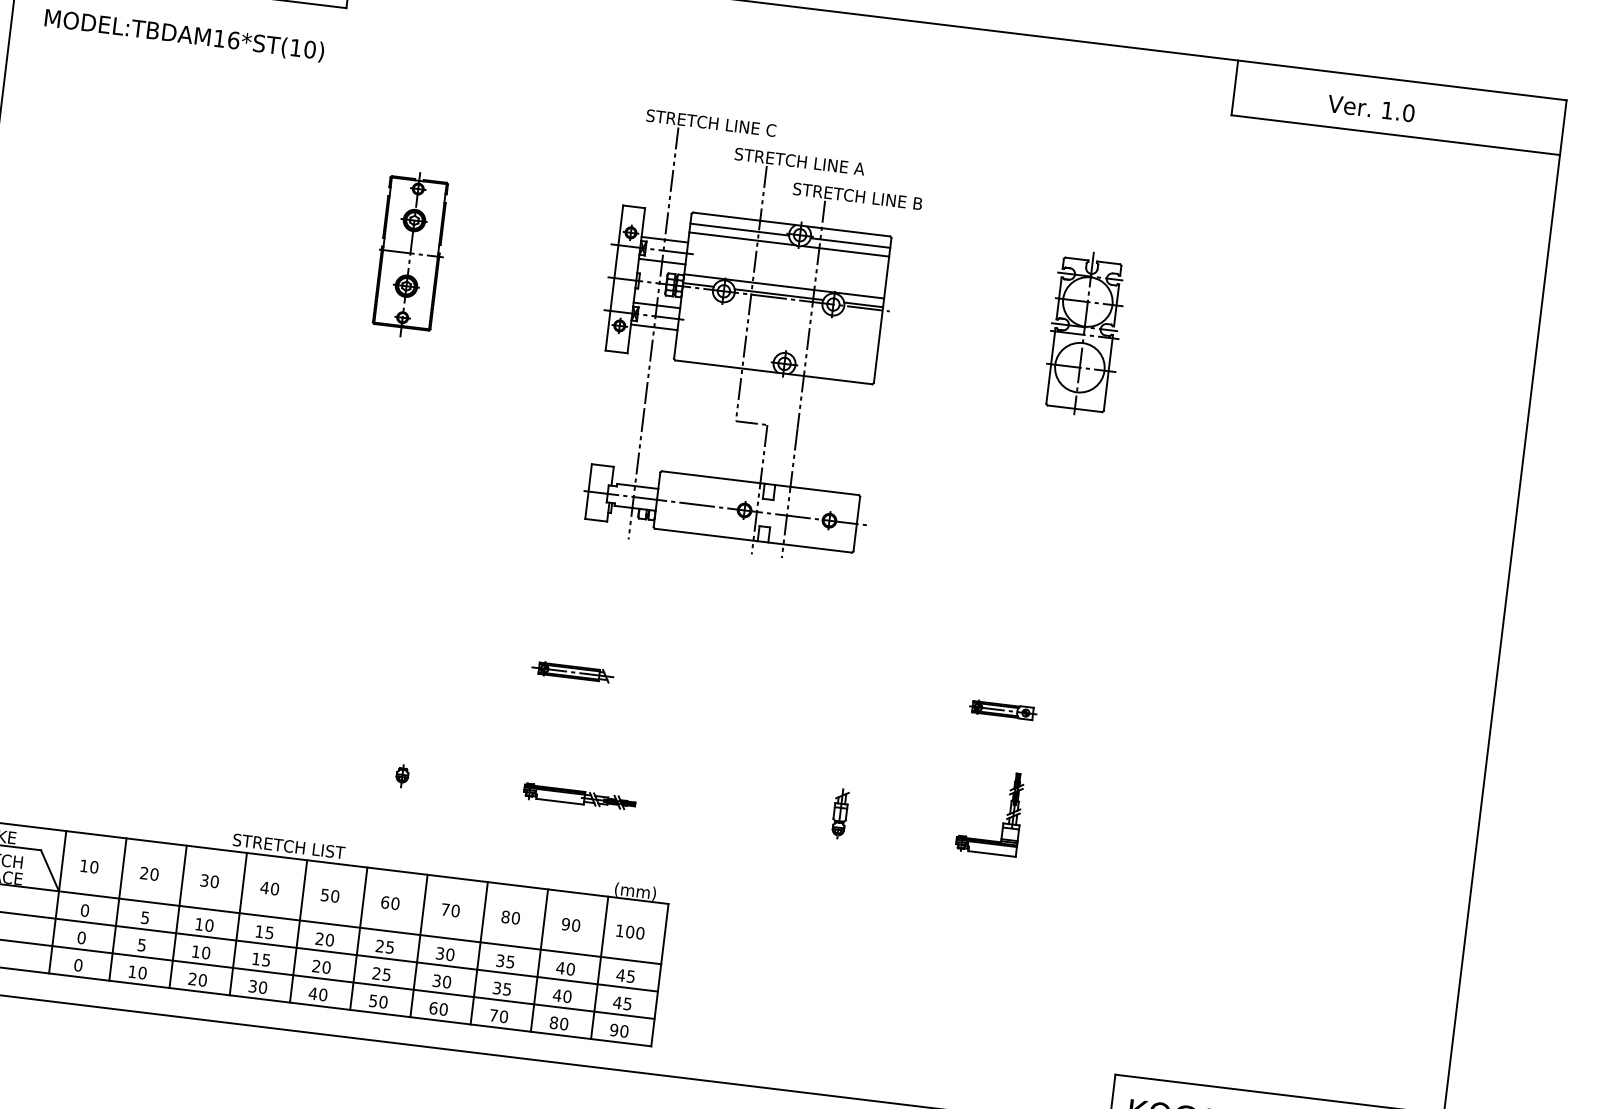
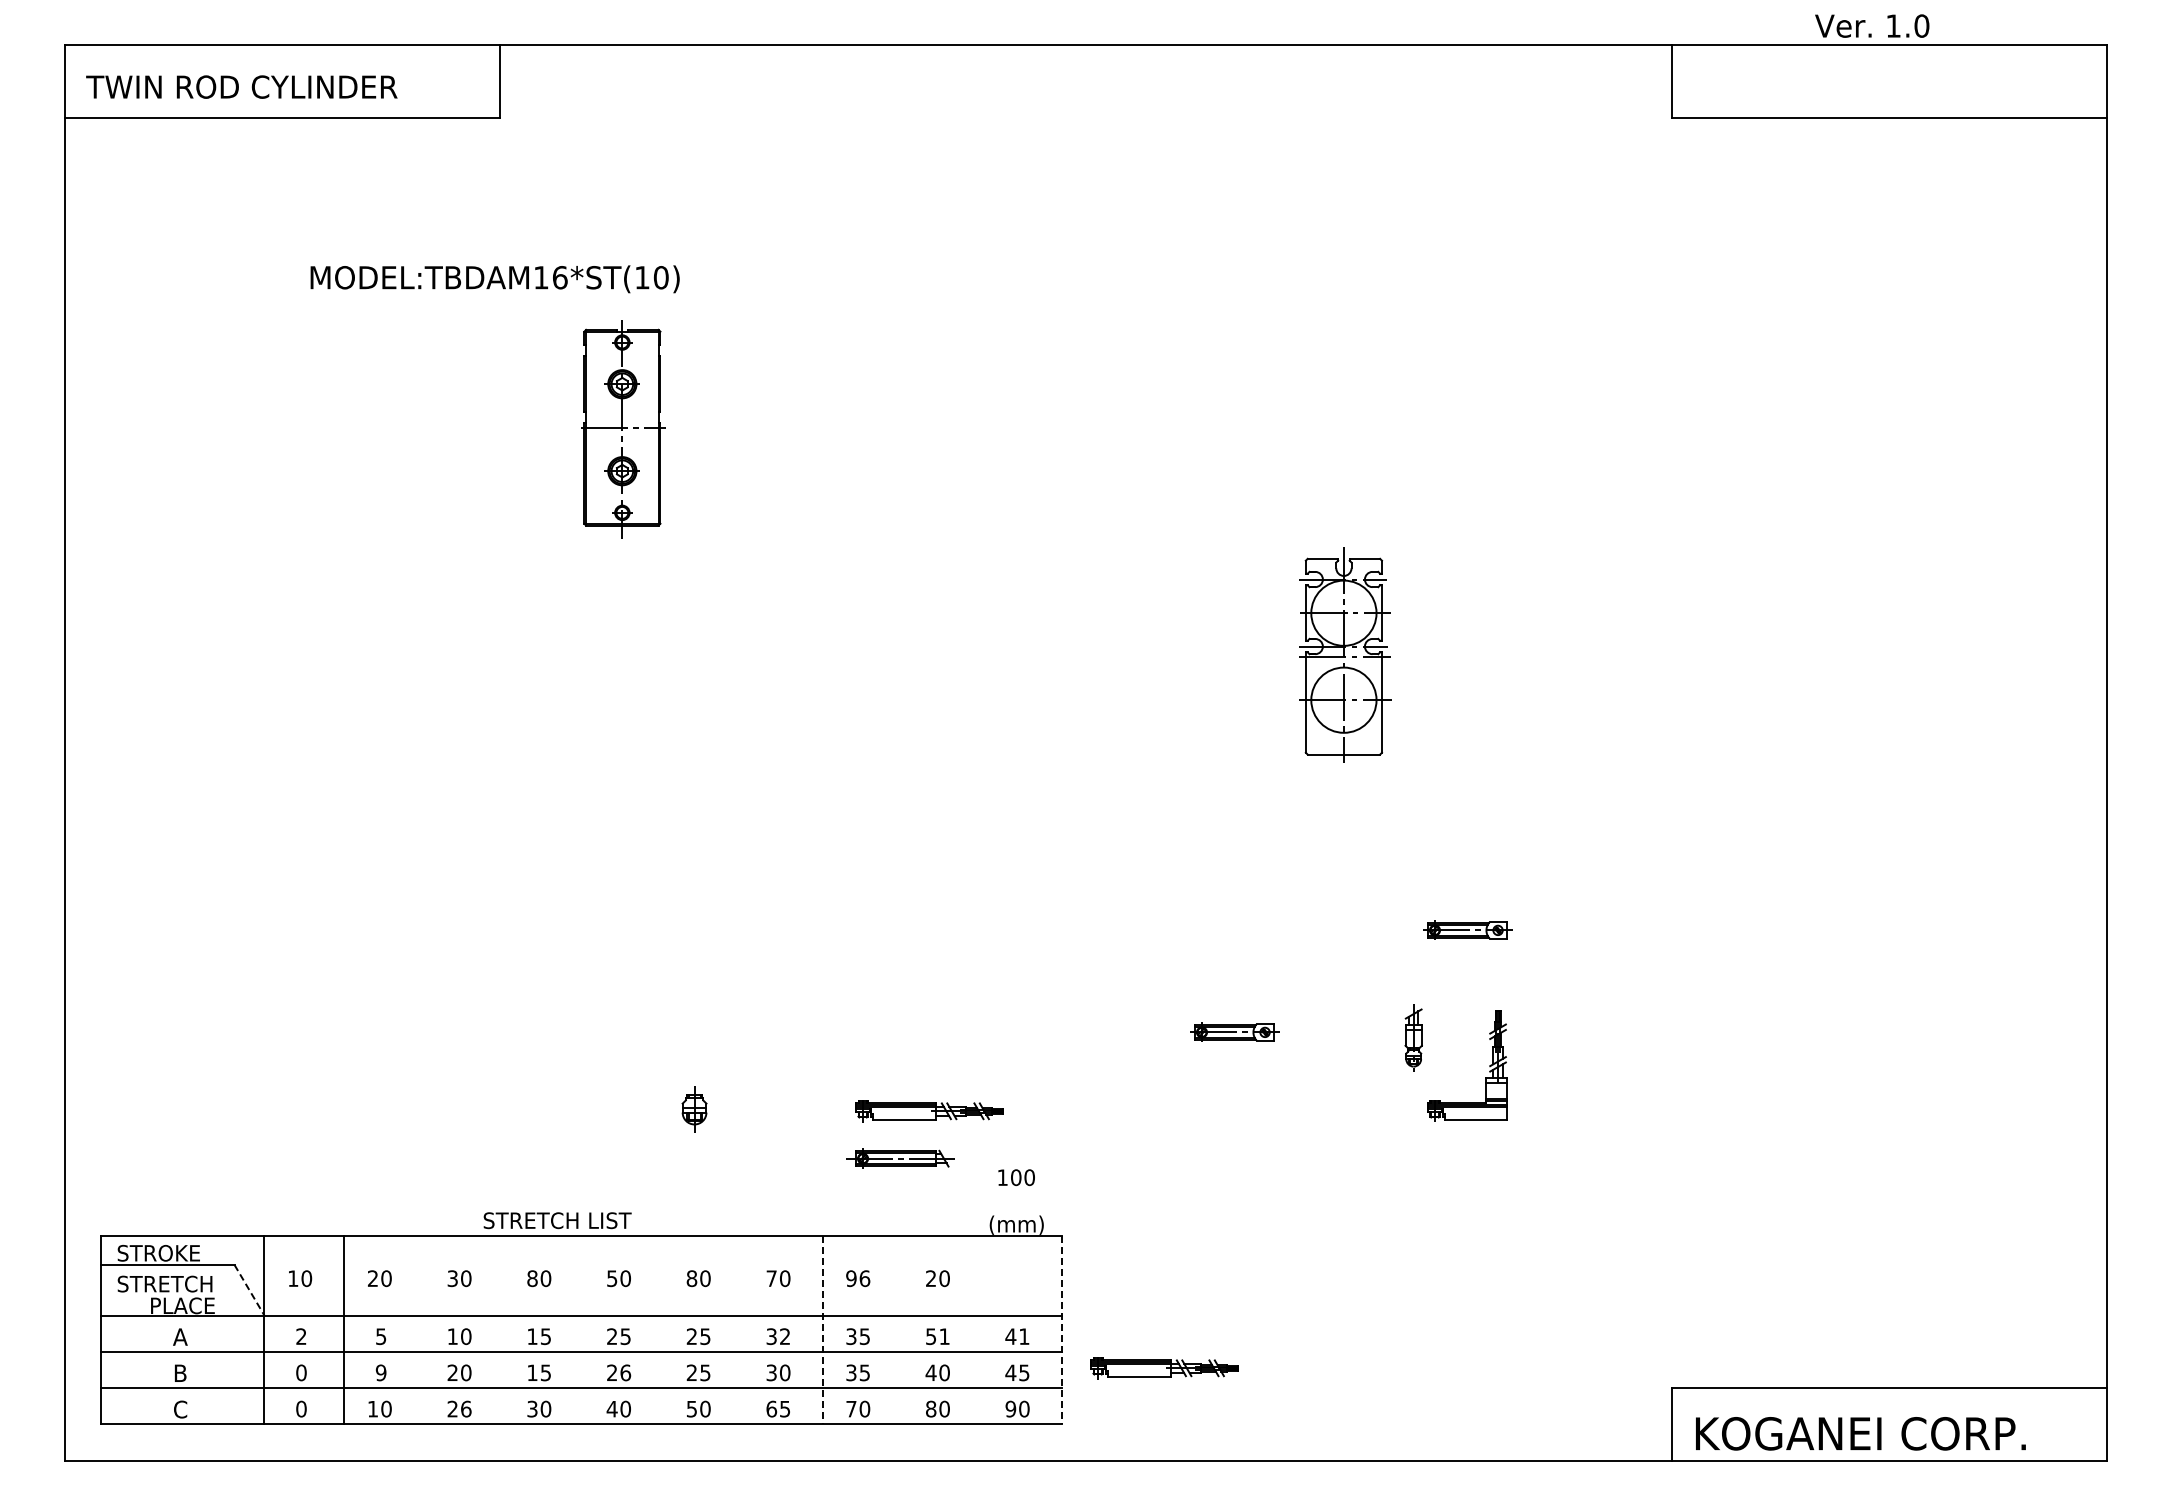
text: (184, 35) -> (494, 279), moved
text: (1371, 108) -> (1872, 25), moved
part: (1085, 333) -> (1345, 654), moved
part: (752, 337) -> (1082, 483), removed
part: (572, 672) -> (900, 1158), moved
part: (817, 765) -> (1234, 1031), added
part: (401, 776) -> (693, 1111), size x1.6
part: (840, 813) -> (1413, 1037), moved
line: (50, 870) -> (249, 1290), solid -> dashed
text: (264, 887) -> (532, 1278), 40 -> 80
text: (384, 902) -> (691, 1278), 60 -> 80
text: (85, 910) -> (301, 1336), 0 -> 2
line: (177, 916) -> (423, 1329), removed
text: (511, 917) -> (858, 1278), 80 -> 96
line: (238, 923) -> (503, 1329), removed
text: (565, 924) -> (930, 1278), 90 -> 20
line: (298, 930) -> (583, 1329), removed
text: (630, 932) -> (1016, 1177), moved
line: (359, 938) -> (663, 1329), removed
text: (329, 940) -> (625, 1336), 20 -> 25
text: (141, 944) -> (380, 1372), 5 -> 9
line: (418, 945) -> (742, 1329), removed
text: (195, 951) -> (452, 1372), 10 -> 20
line: (479, 953) -> (822, 1330), solid -> dashed
text: (450, 954) -> (785, 1336), 30 -> 32
line: (539, 960) -> (902, 1329), removed
text: (326, 967) -> (625, 1372), 20 -> 26
line: (600, 967) -> (982, 1329), removed
text: (565, 968) -> (937, 1336), 40 -> 51
line: (659, 975) -> (1061, 1330), solid -> dashed
text: (631, 976) -> (1024, 1336), 45 -> 41
text: (203, 979) -> (466, 1408), 20 -> 26
text: (444, 1009) -> (785, 1408), 60 -> 65
part: (733, 1013) -> (1164, 1368), added

